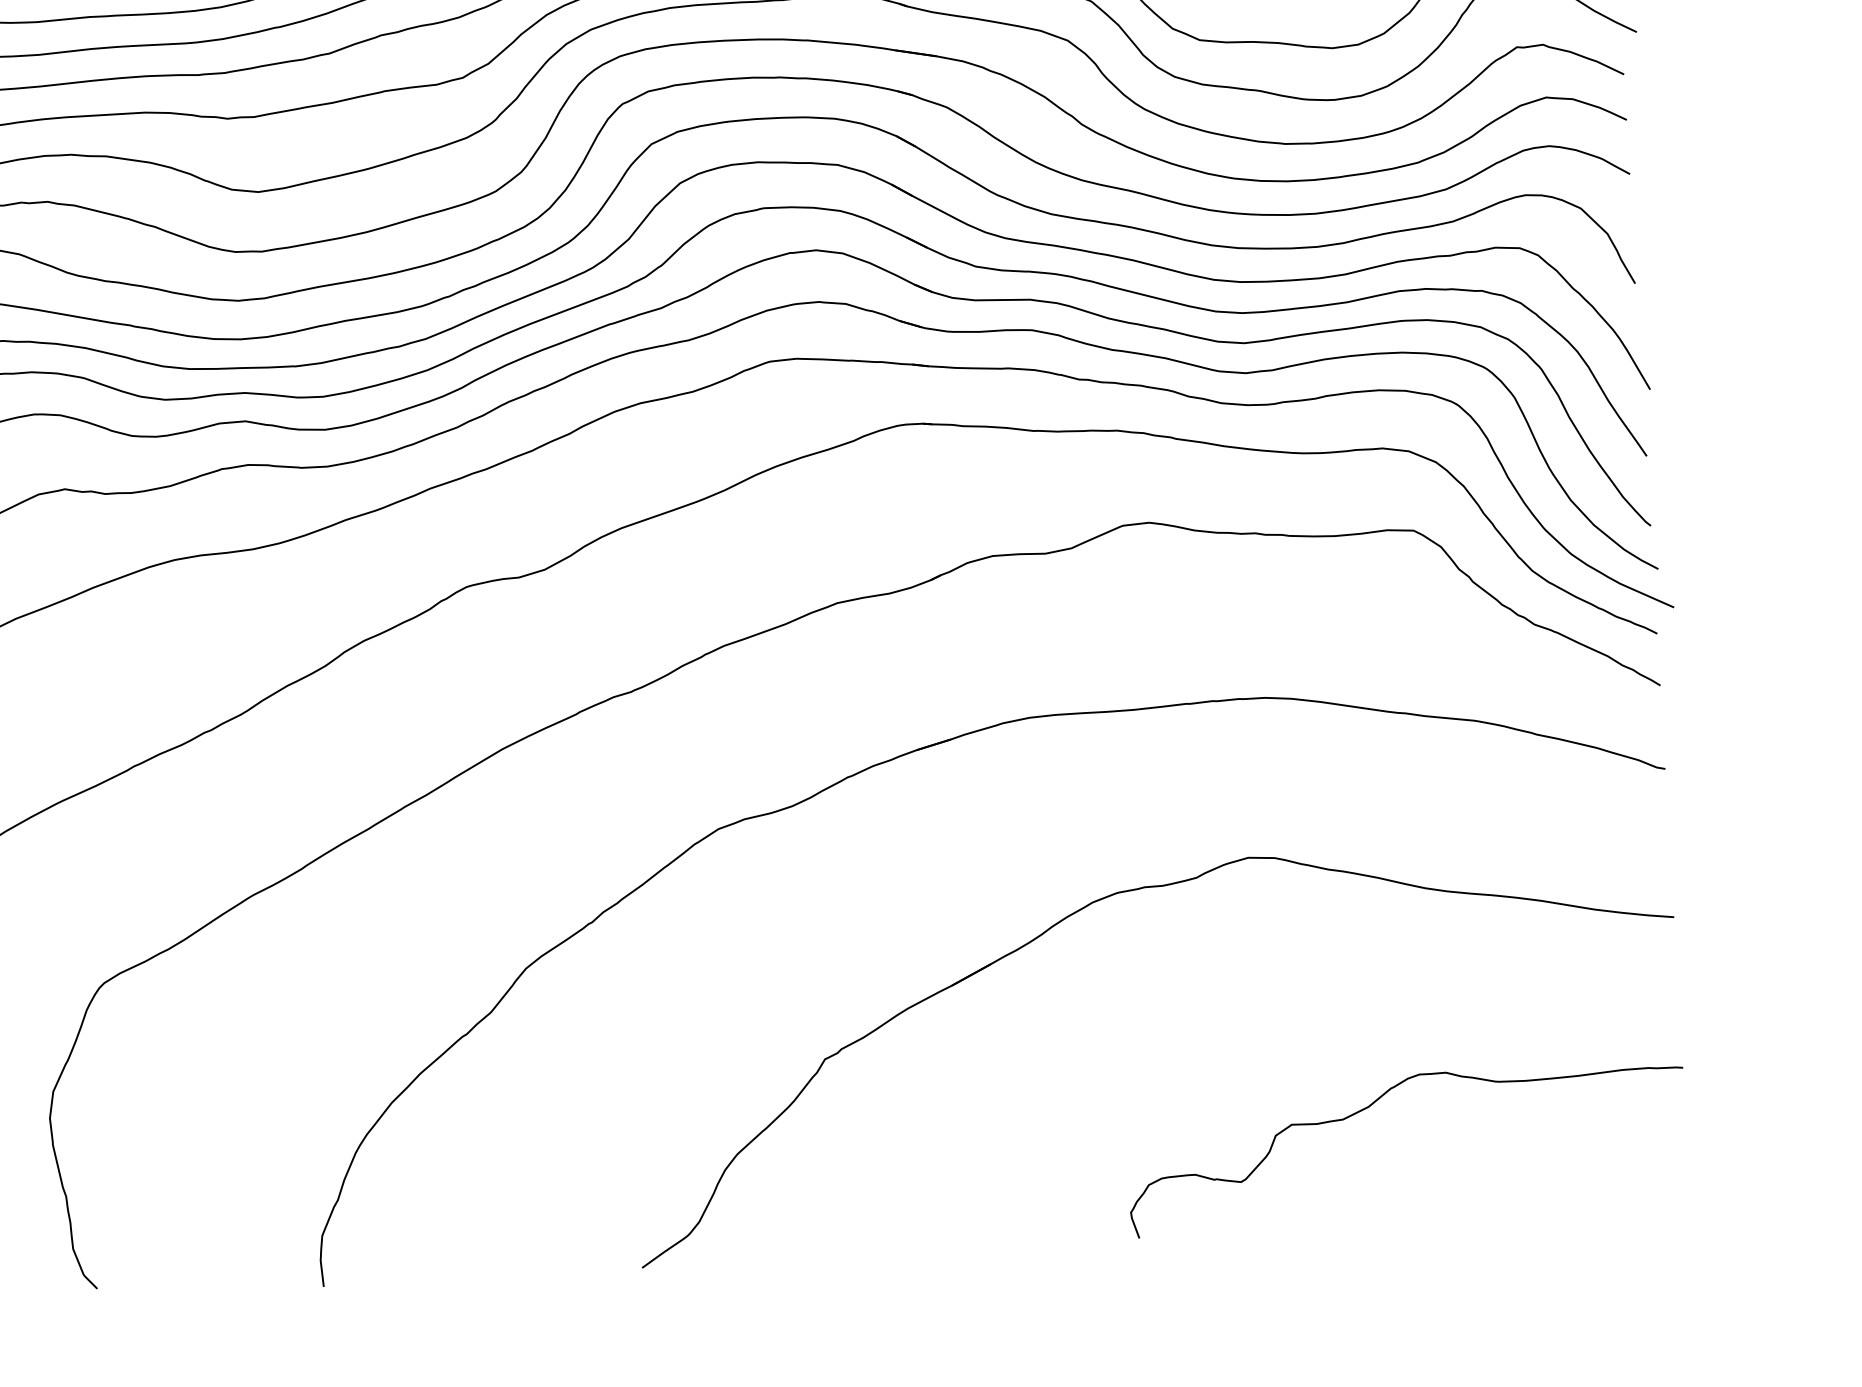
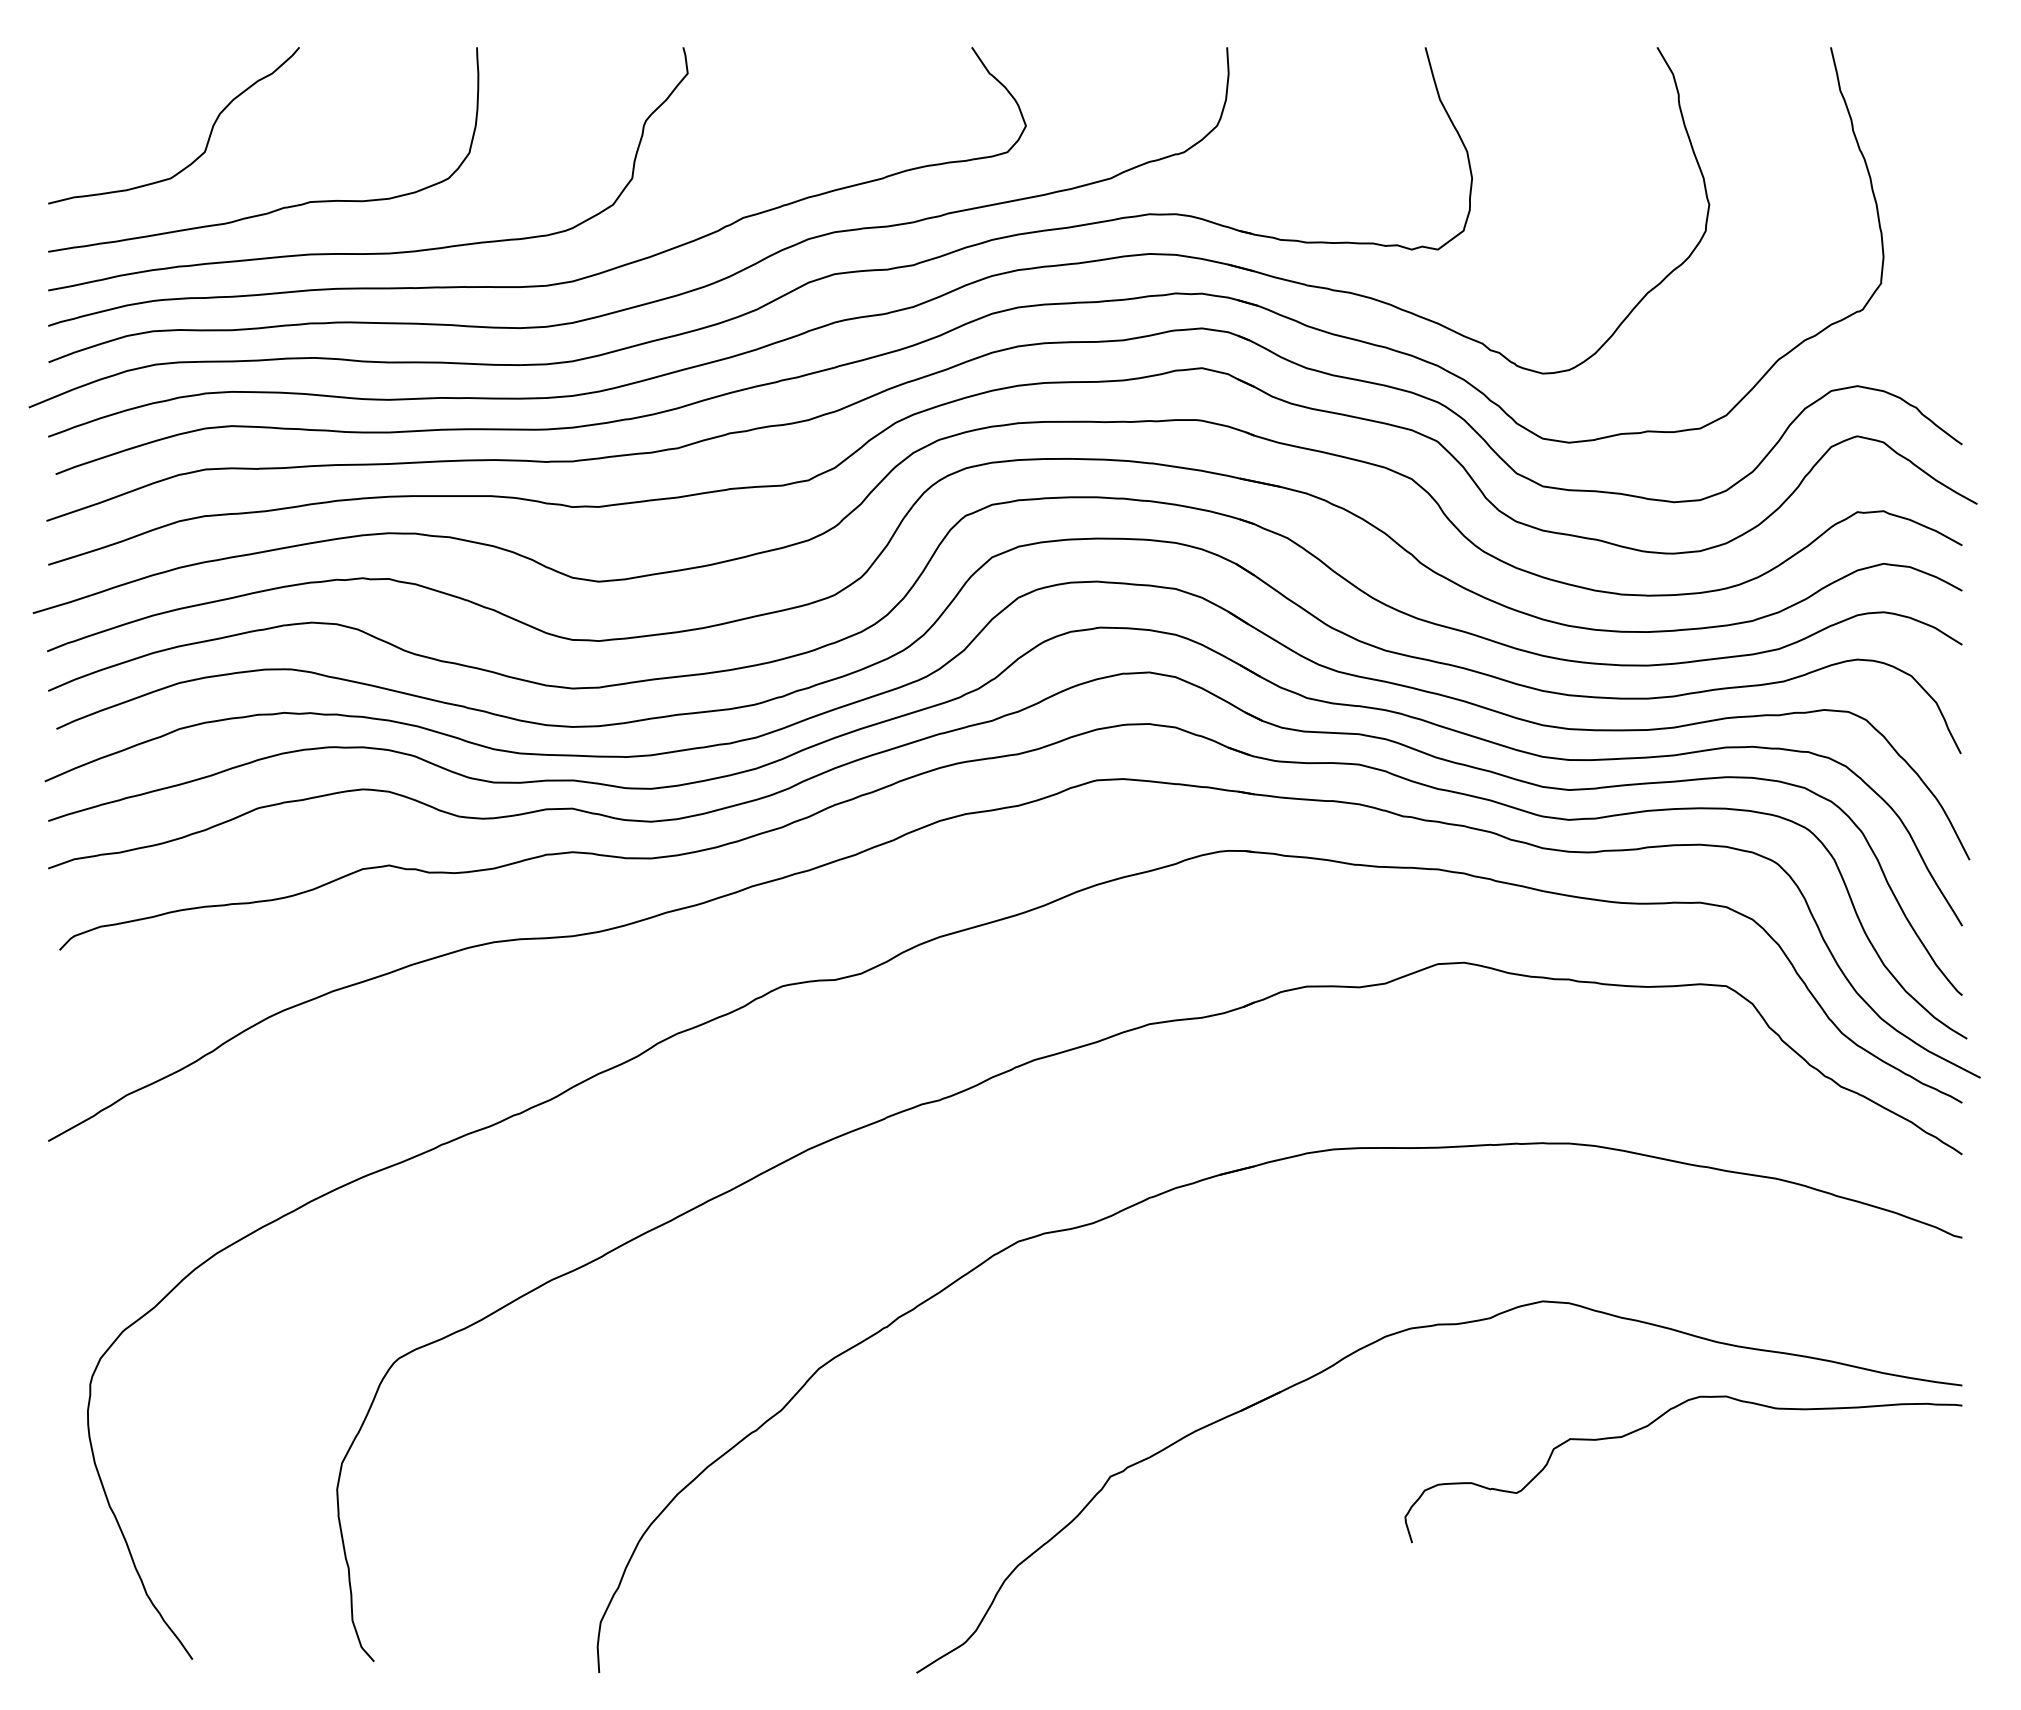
curve: (1372, 1105) -> (1651, 1424), moved

